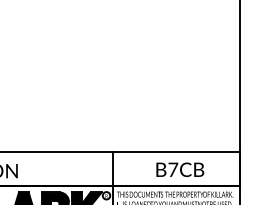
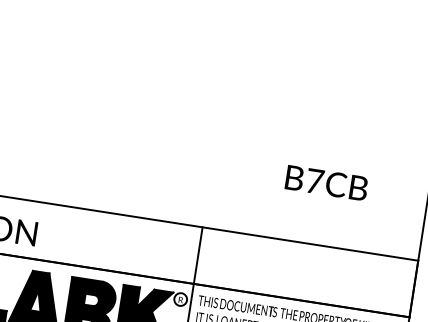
text: (180, 169) -> (327, 182), moved

